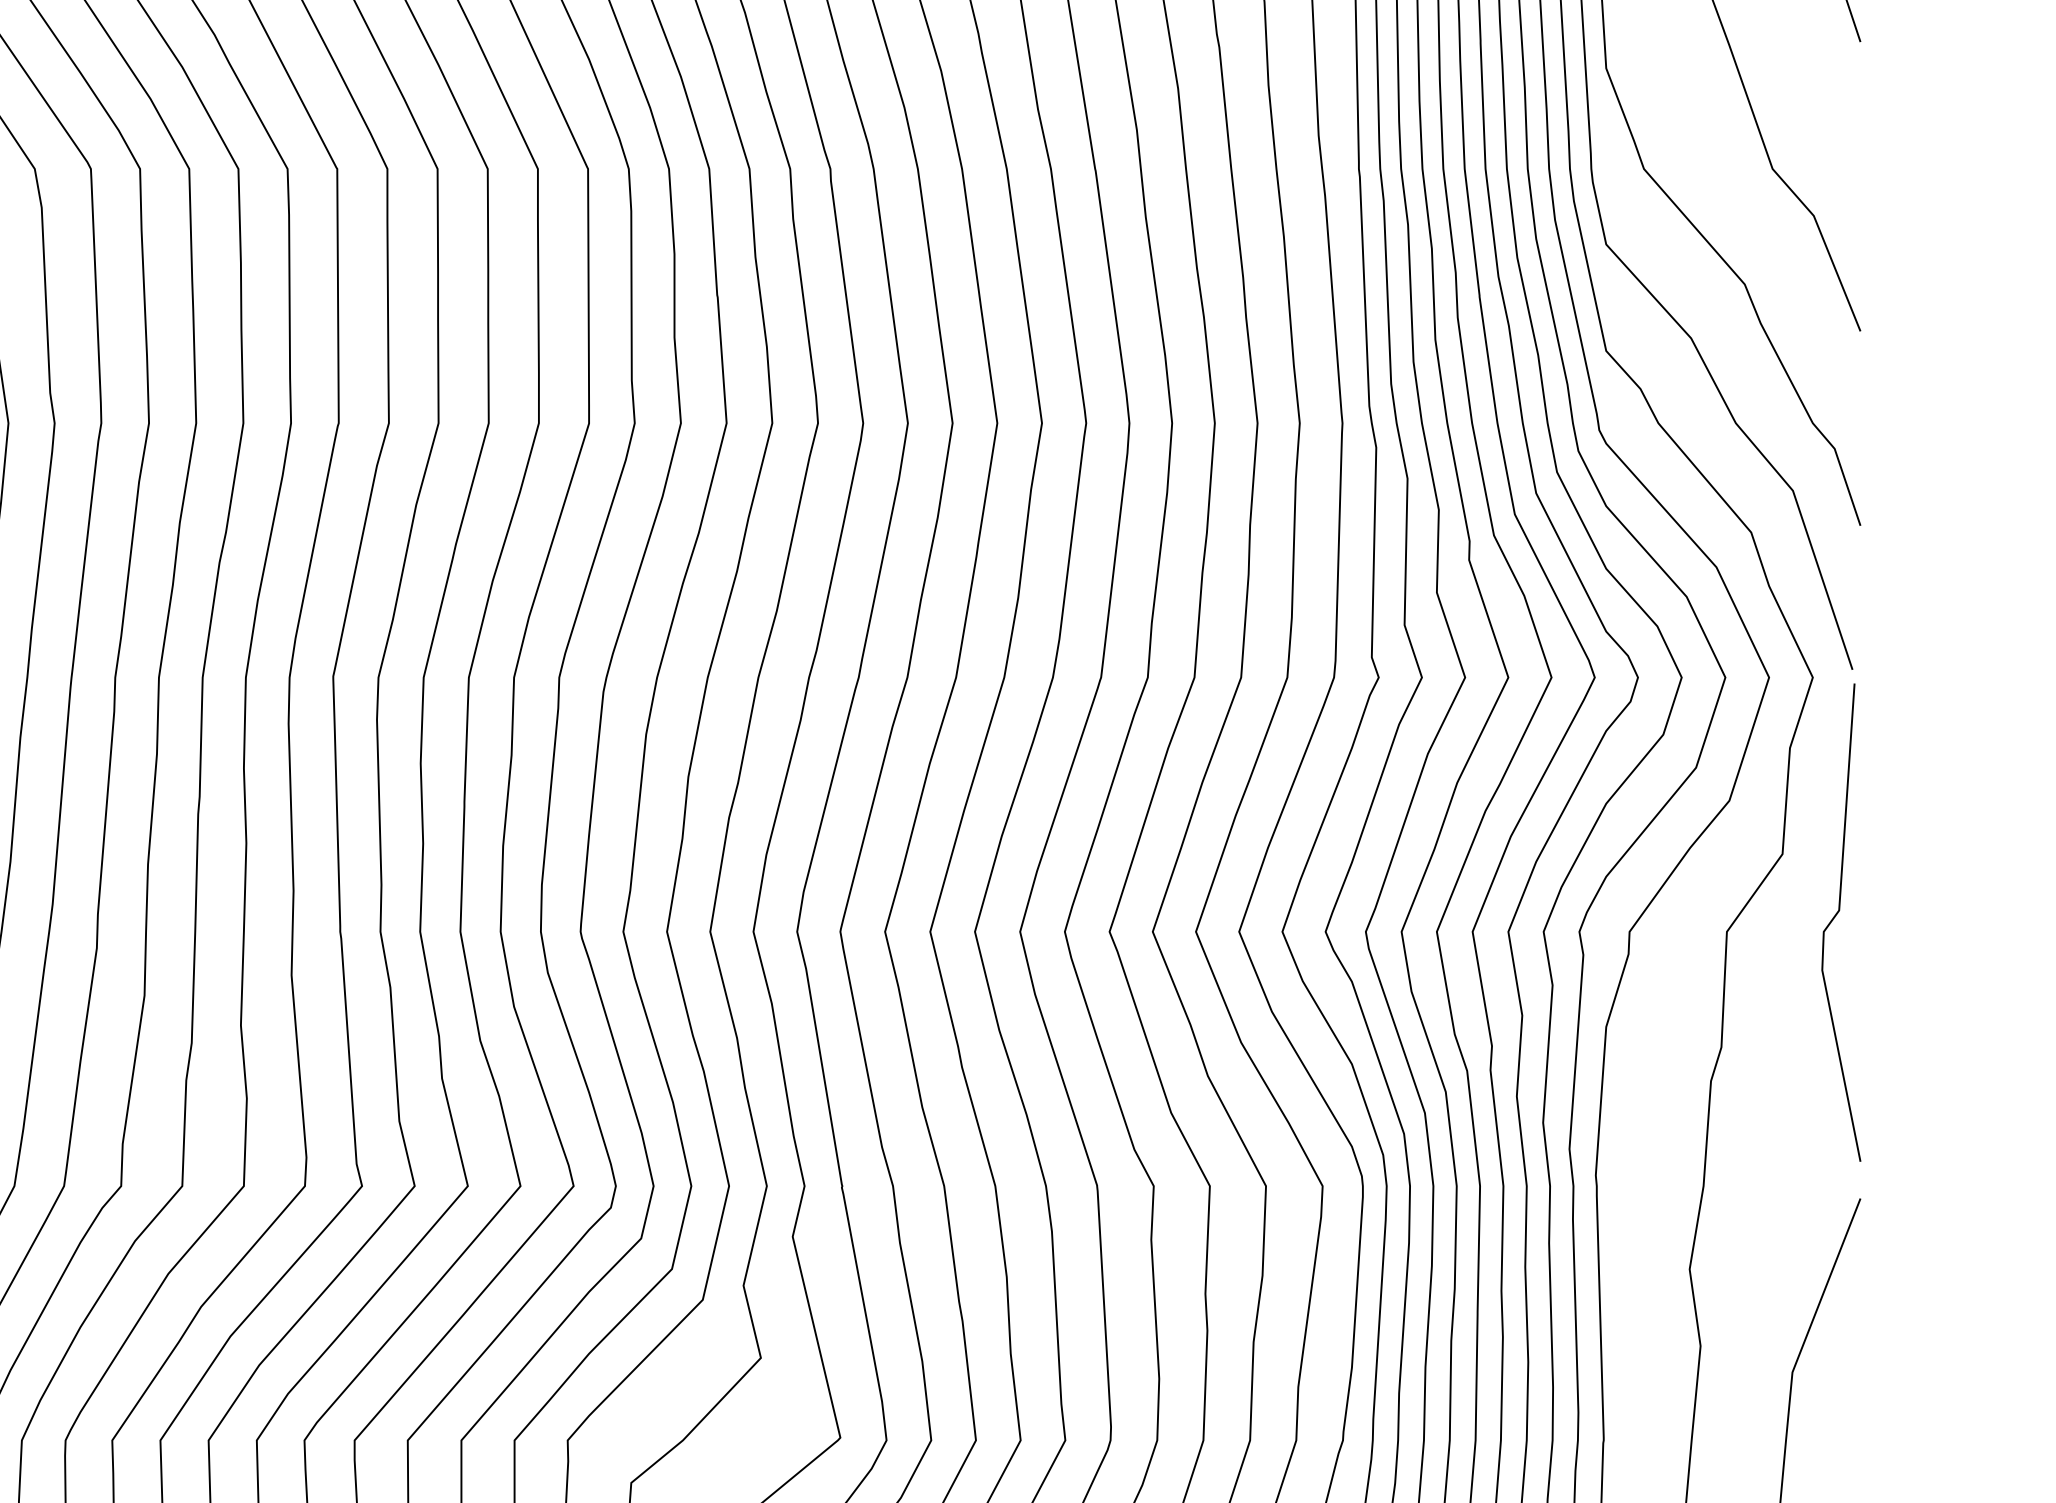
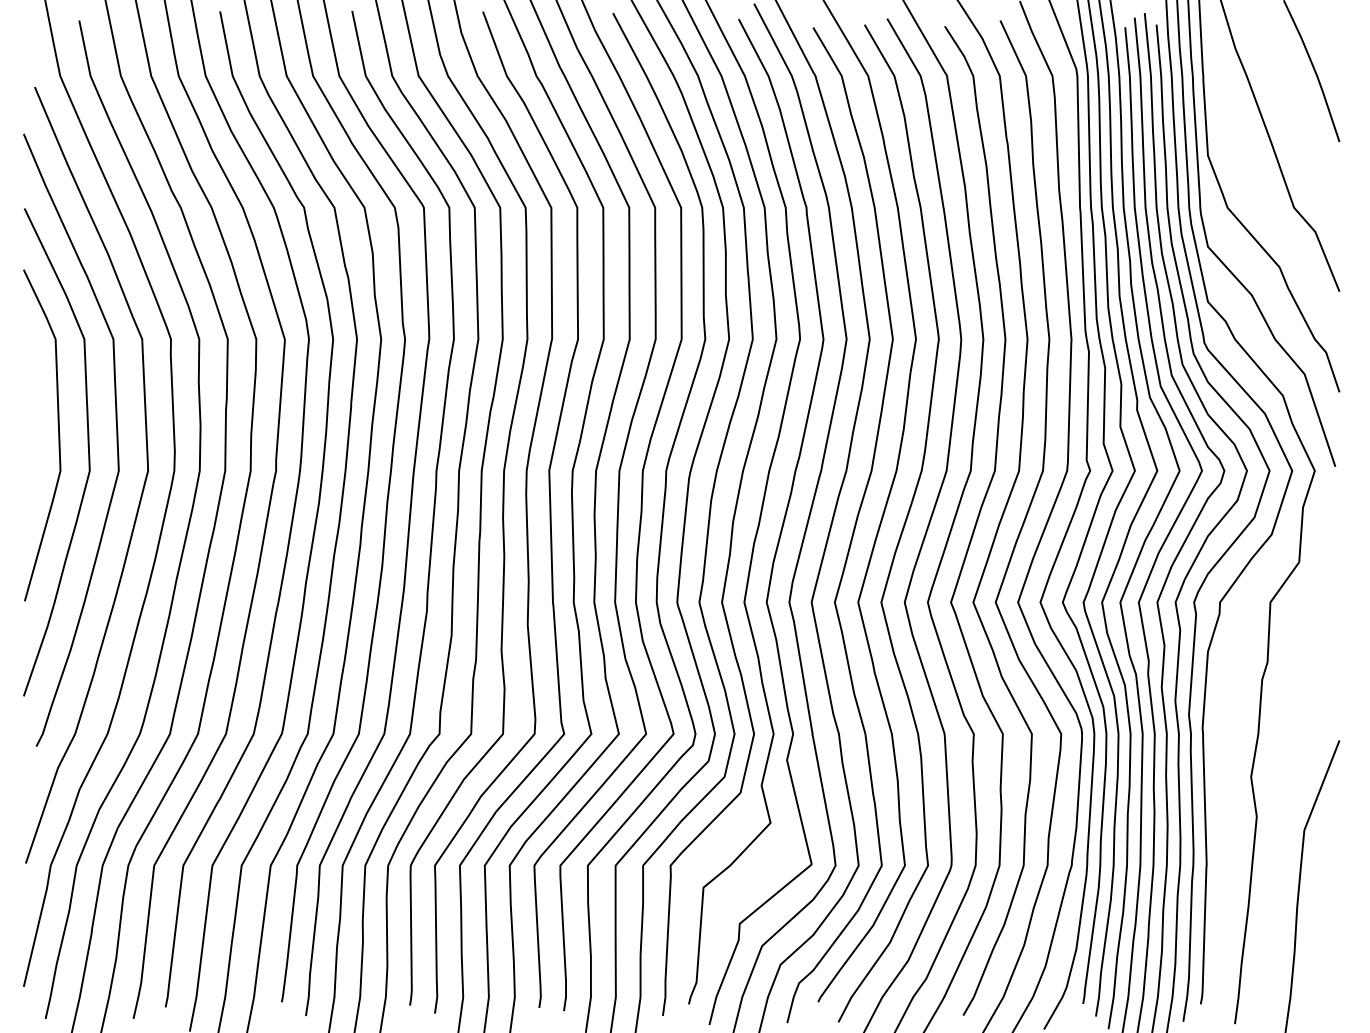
line: (1837, 916) -> (1327, 594), removed

